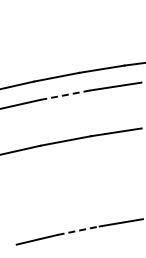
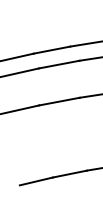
line: (65, 95) -> (59, 64), dashed -> solid
line: (79, 230) -> (70, 173), dashed -> solid

